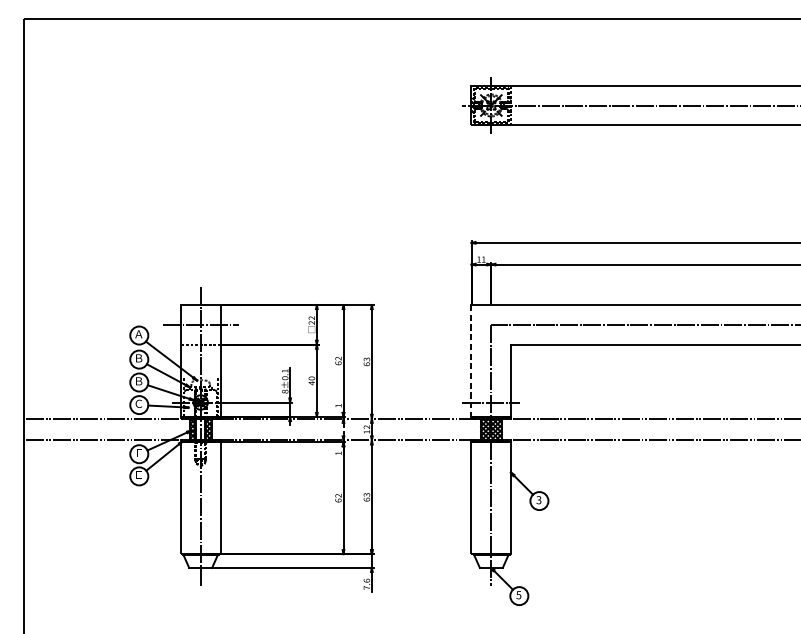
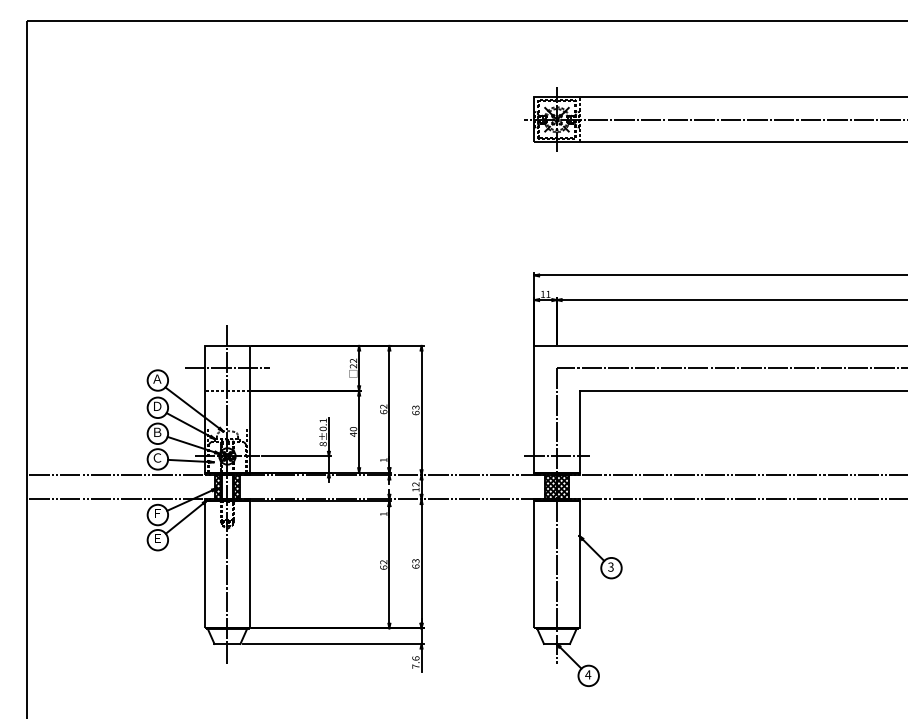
text: (138, 357) -> (157, 405), Ｂ -> Ｄ
line: (471, 361) -> (534, 409), dashed -> solid
text: (519, 594) -> (588, 674), 5 -> 4

